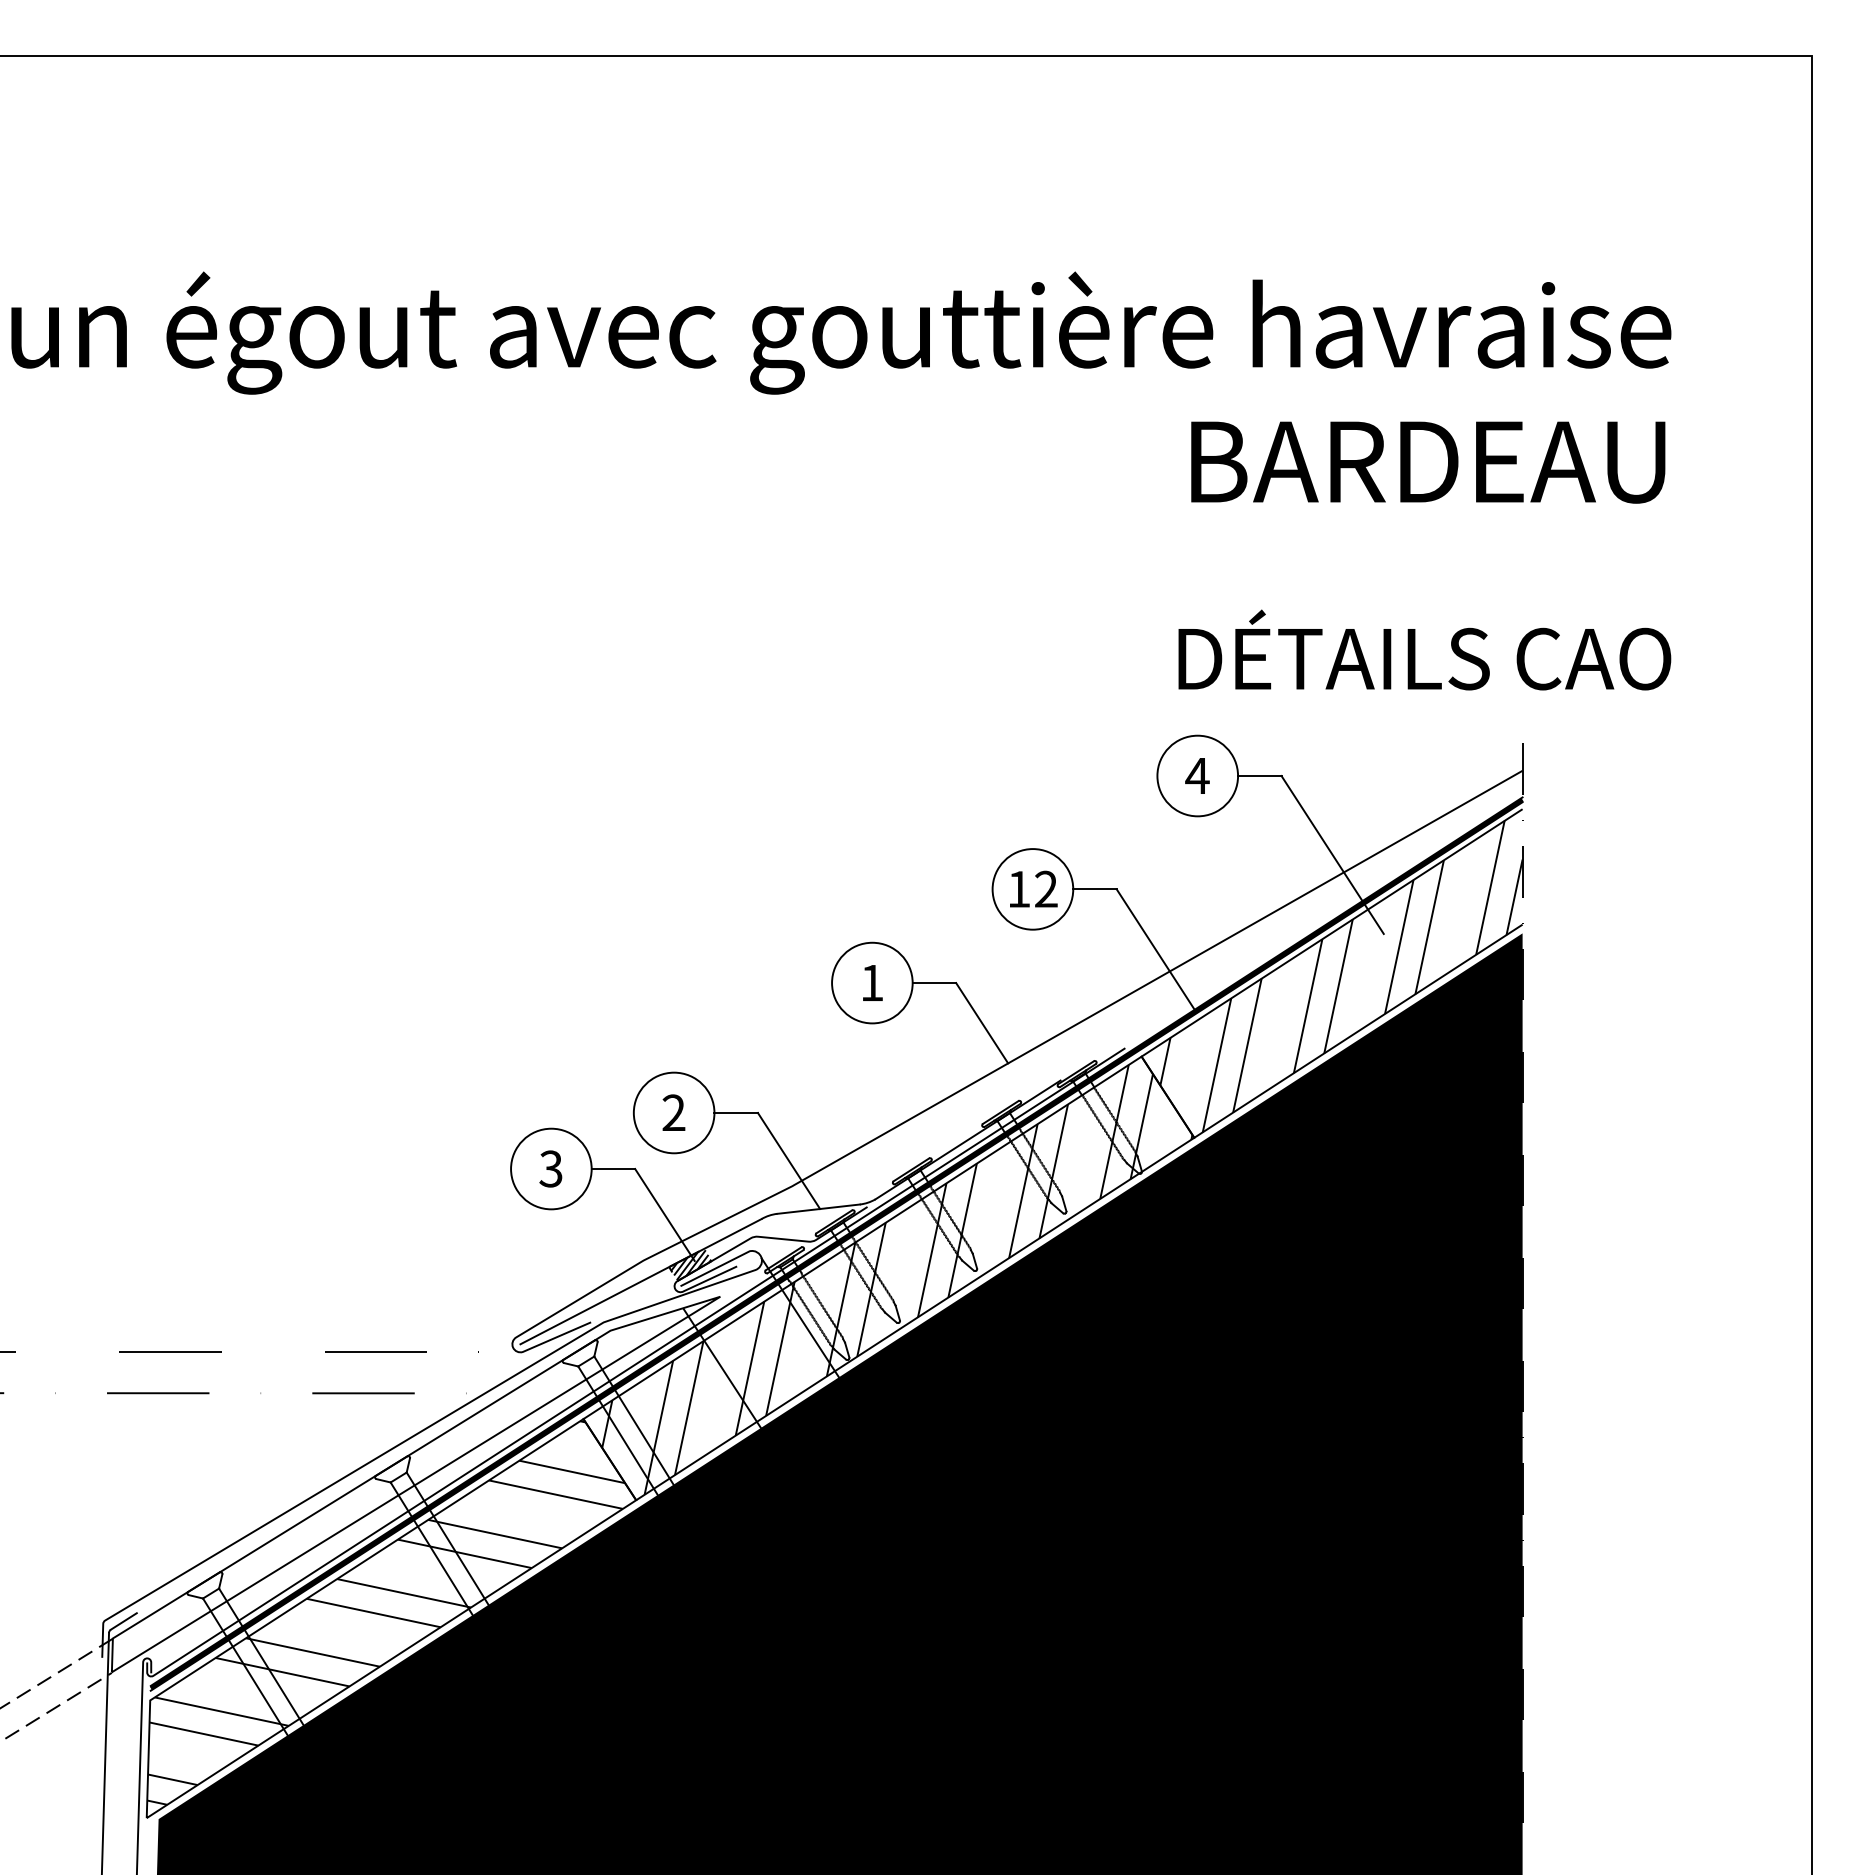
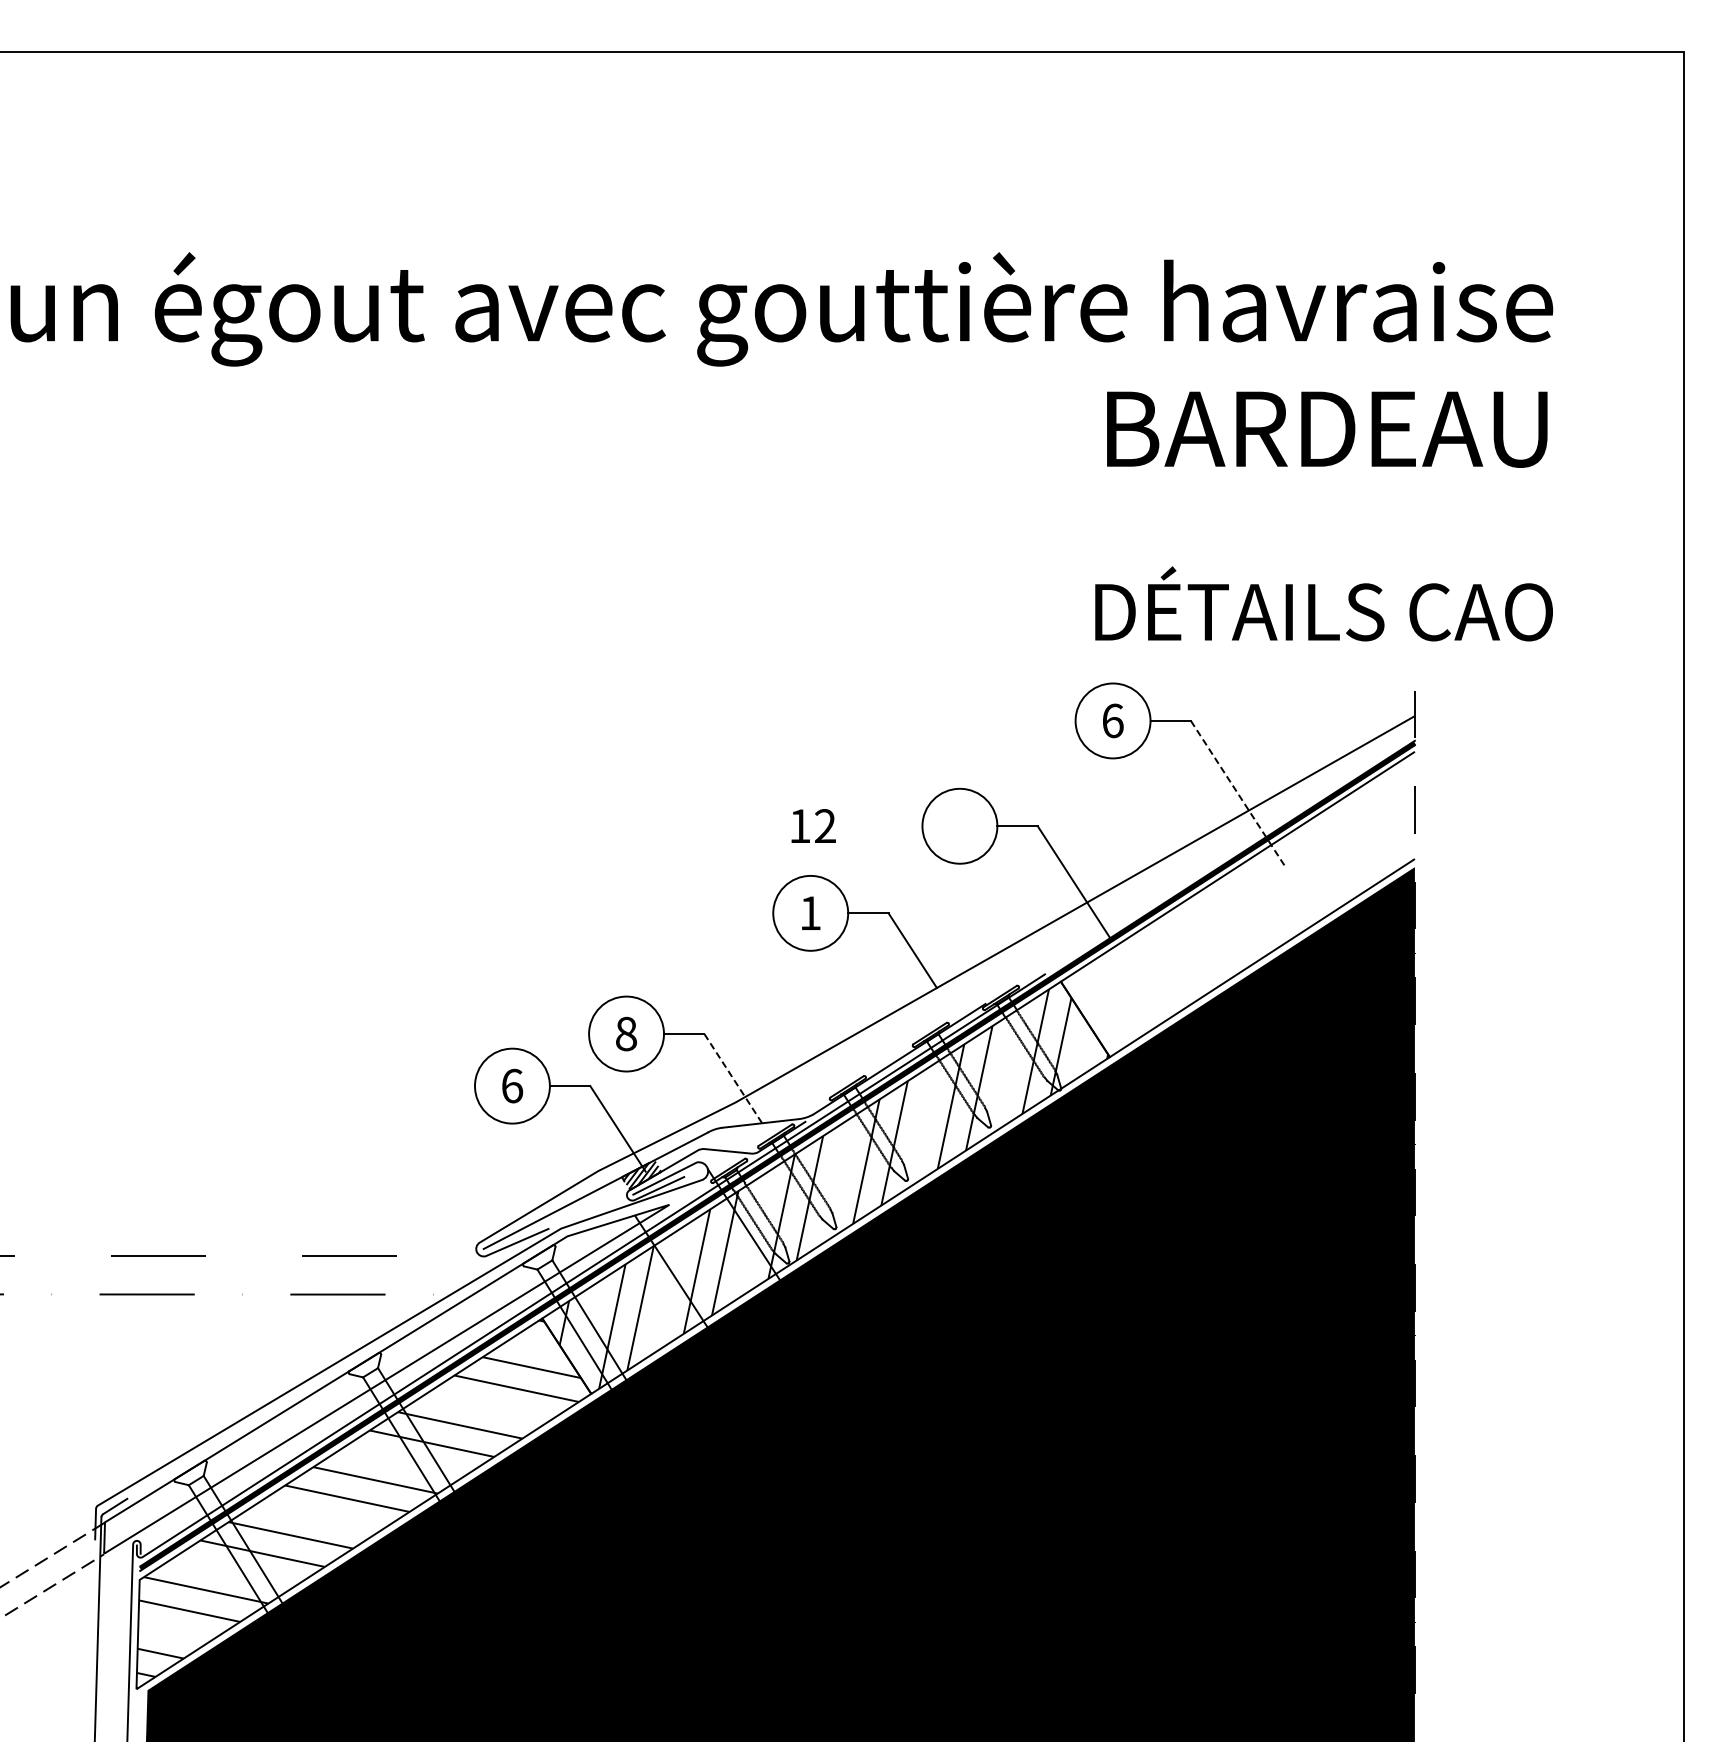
text: (1197, 775) -> (1112, 720), 4 -> 6
line: (1332, 855) -> (1238, 794), solid -> dashed
text: (1033, 888) -> (813, 825), moved
hatch: (1341, 976) -> (1246, 907), removed
text: (674, 1112) -> (626, 1033), 2 -> 8
line: (789, 1161) -> (733, 1079), solid -> dashed
text: (551, 1168) -> (512, 1085), 3 -> 6

